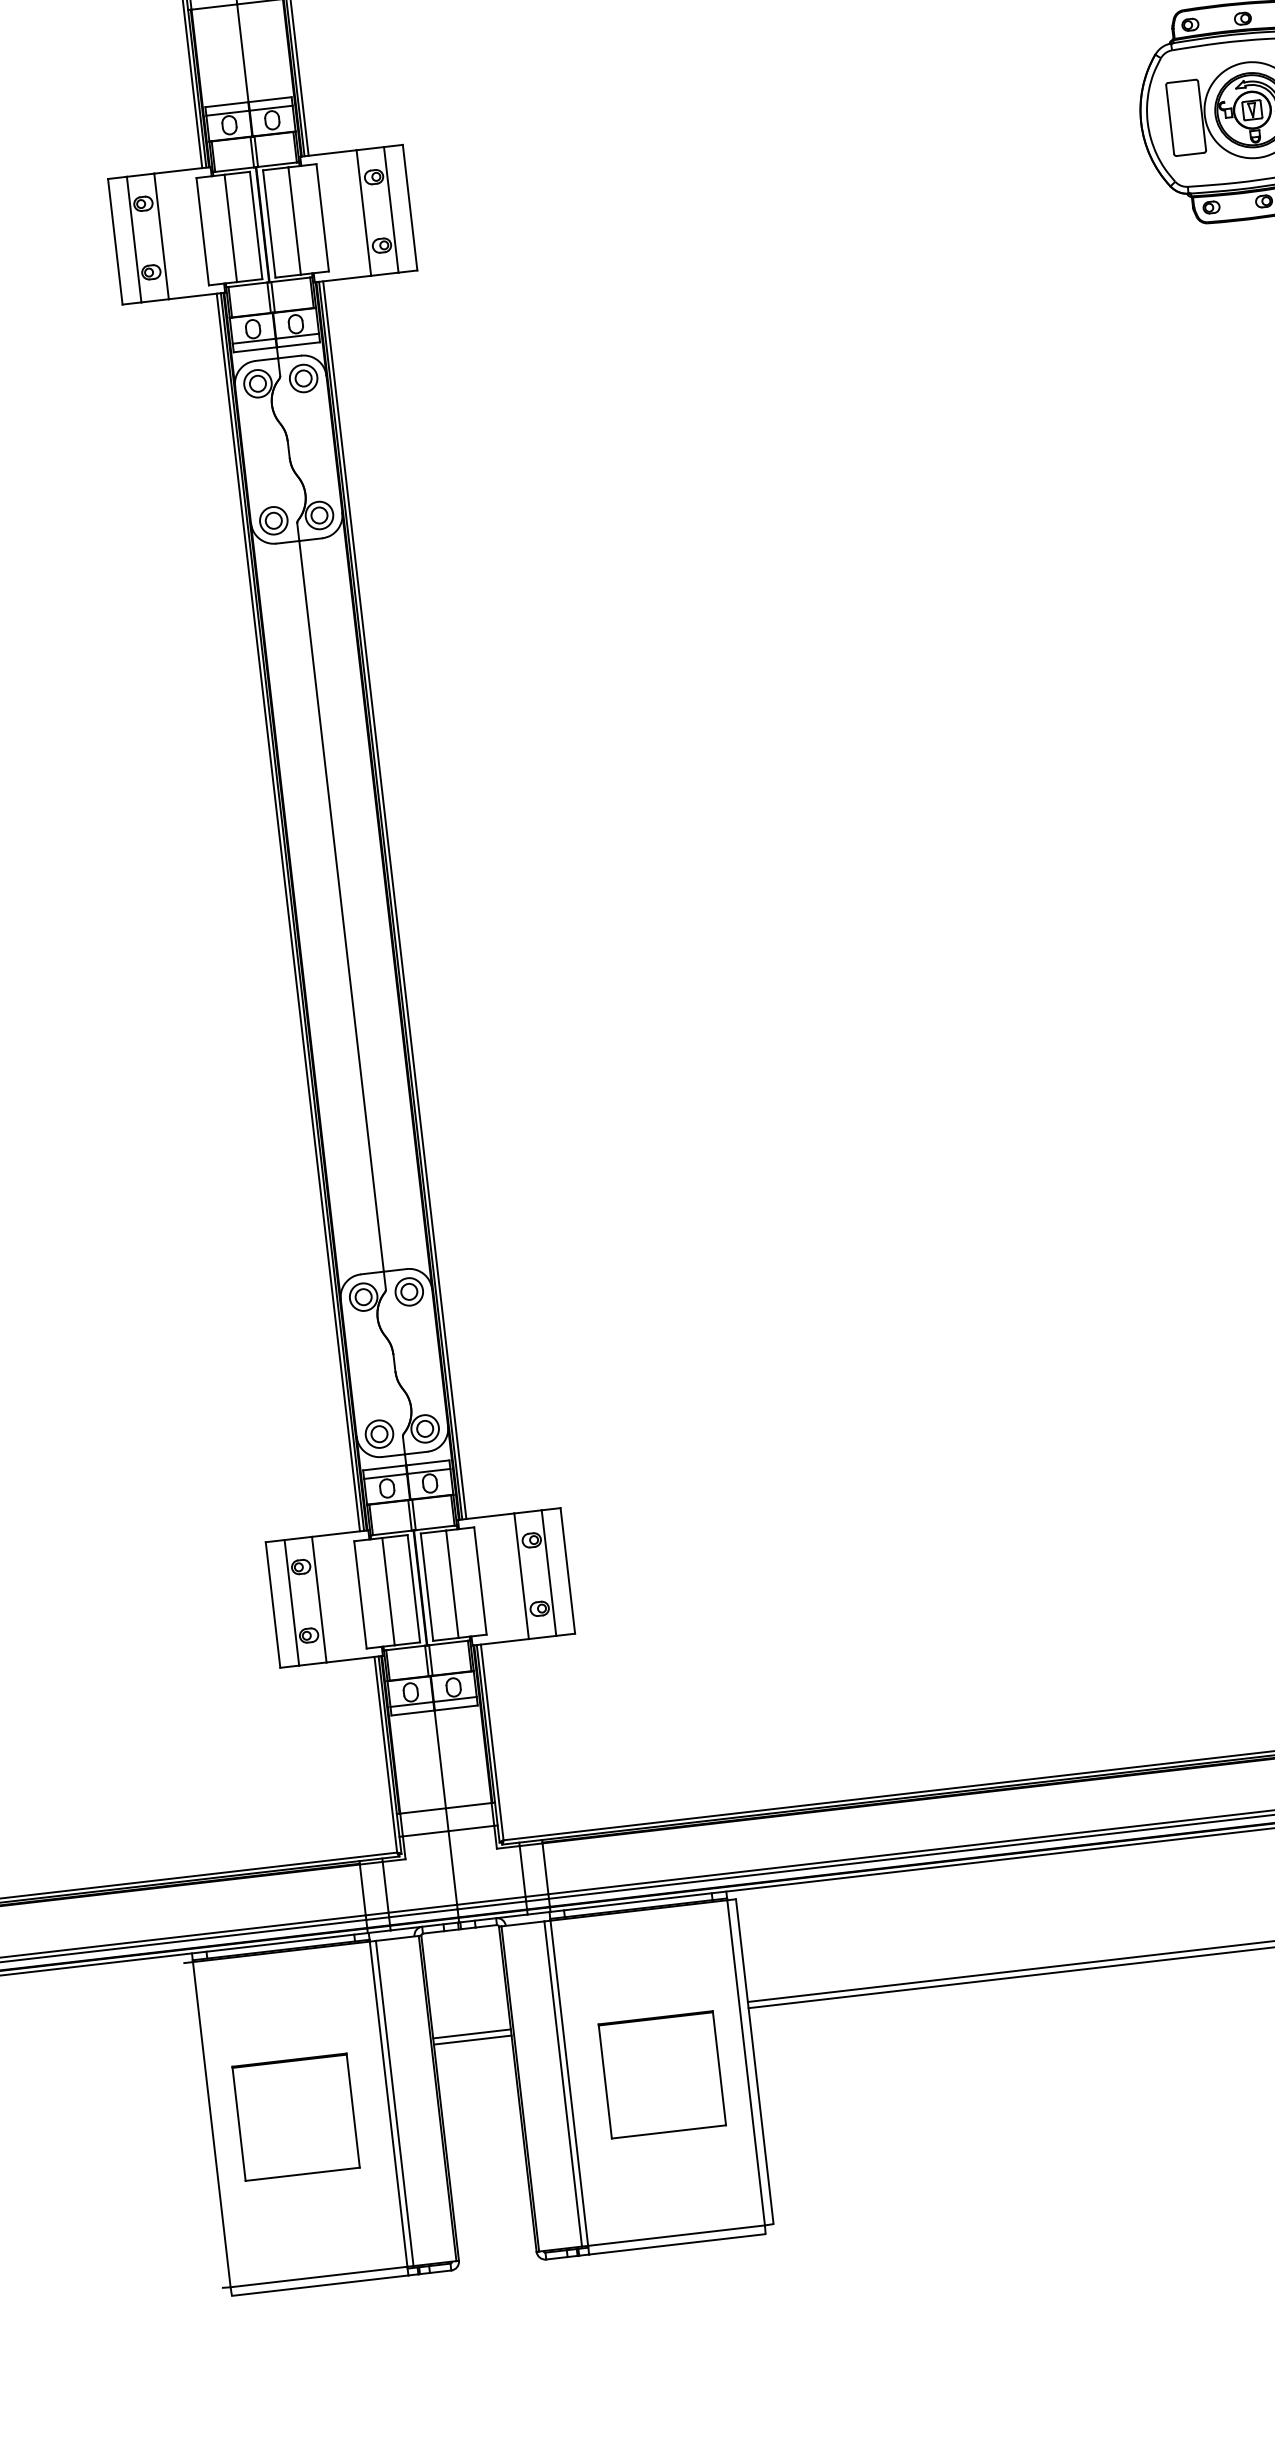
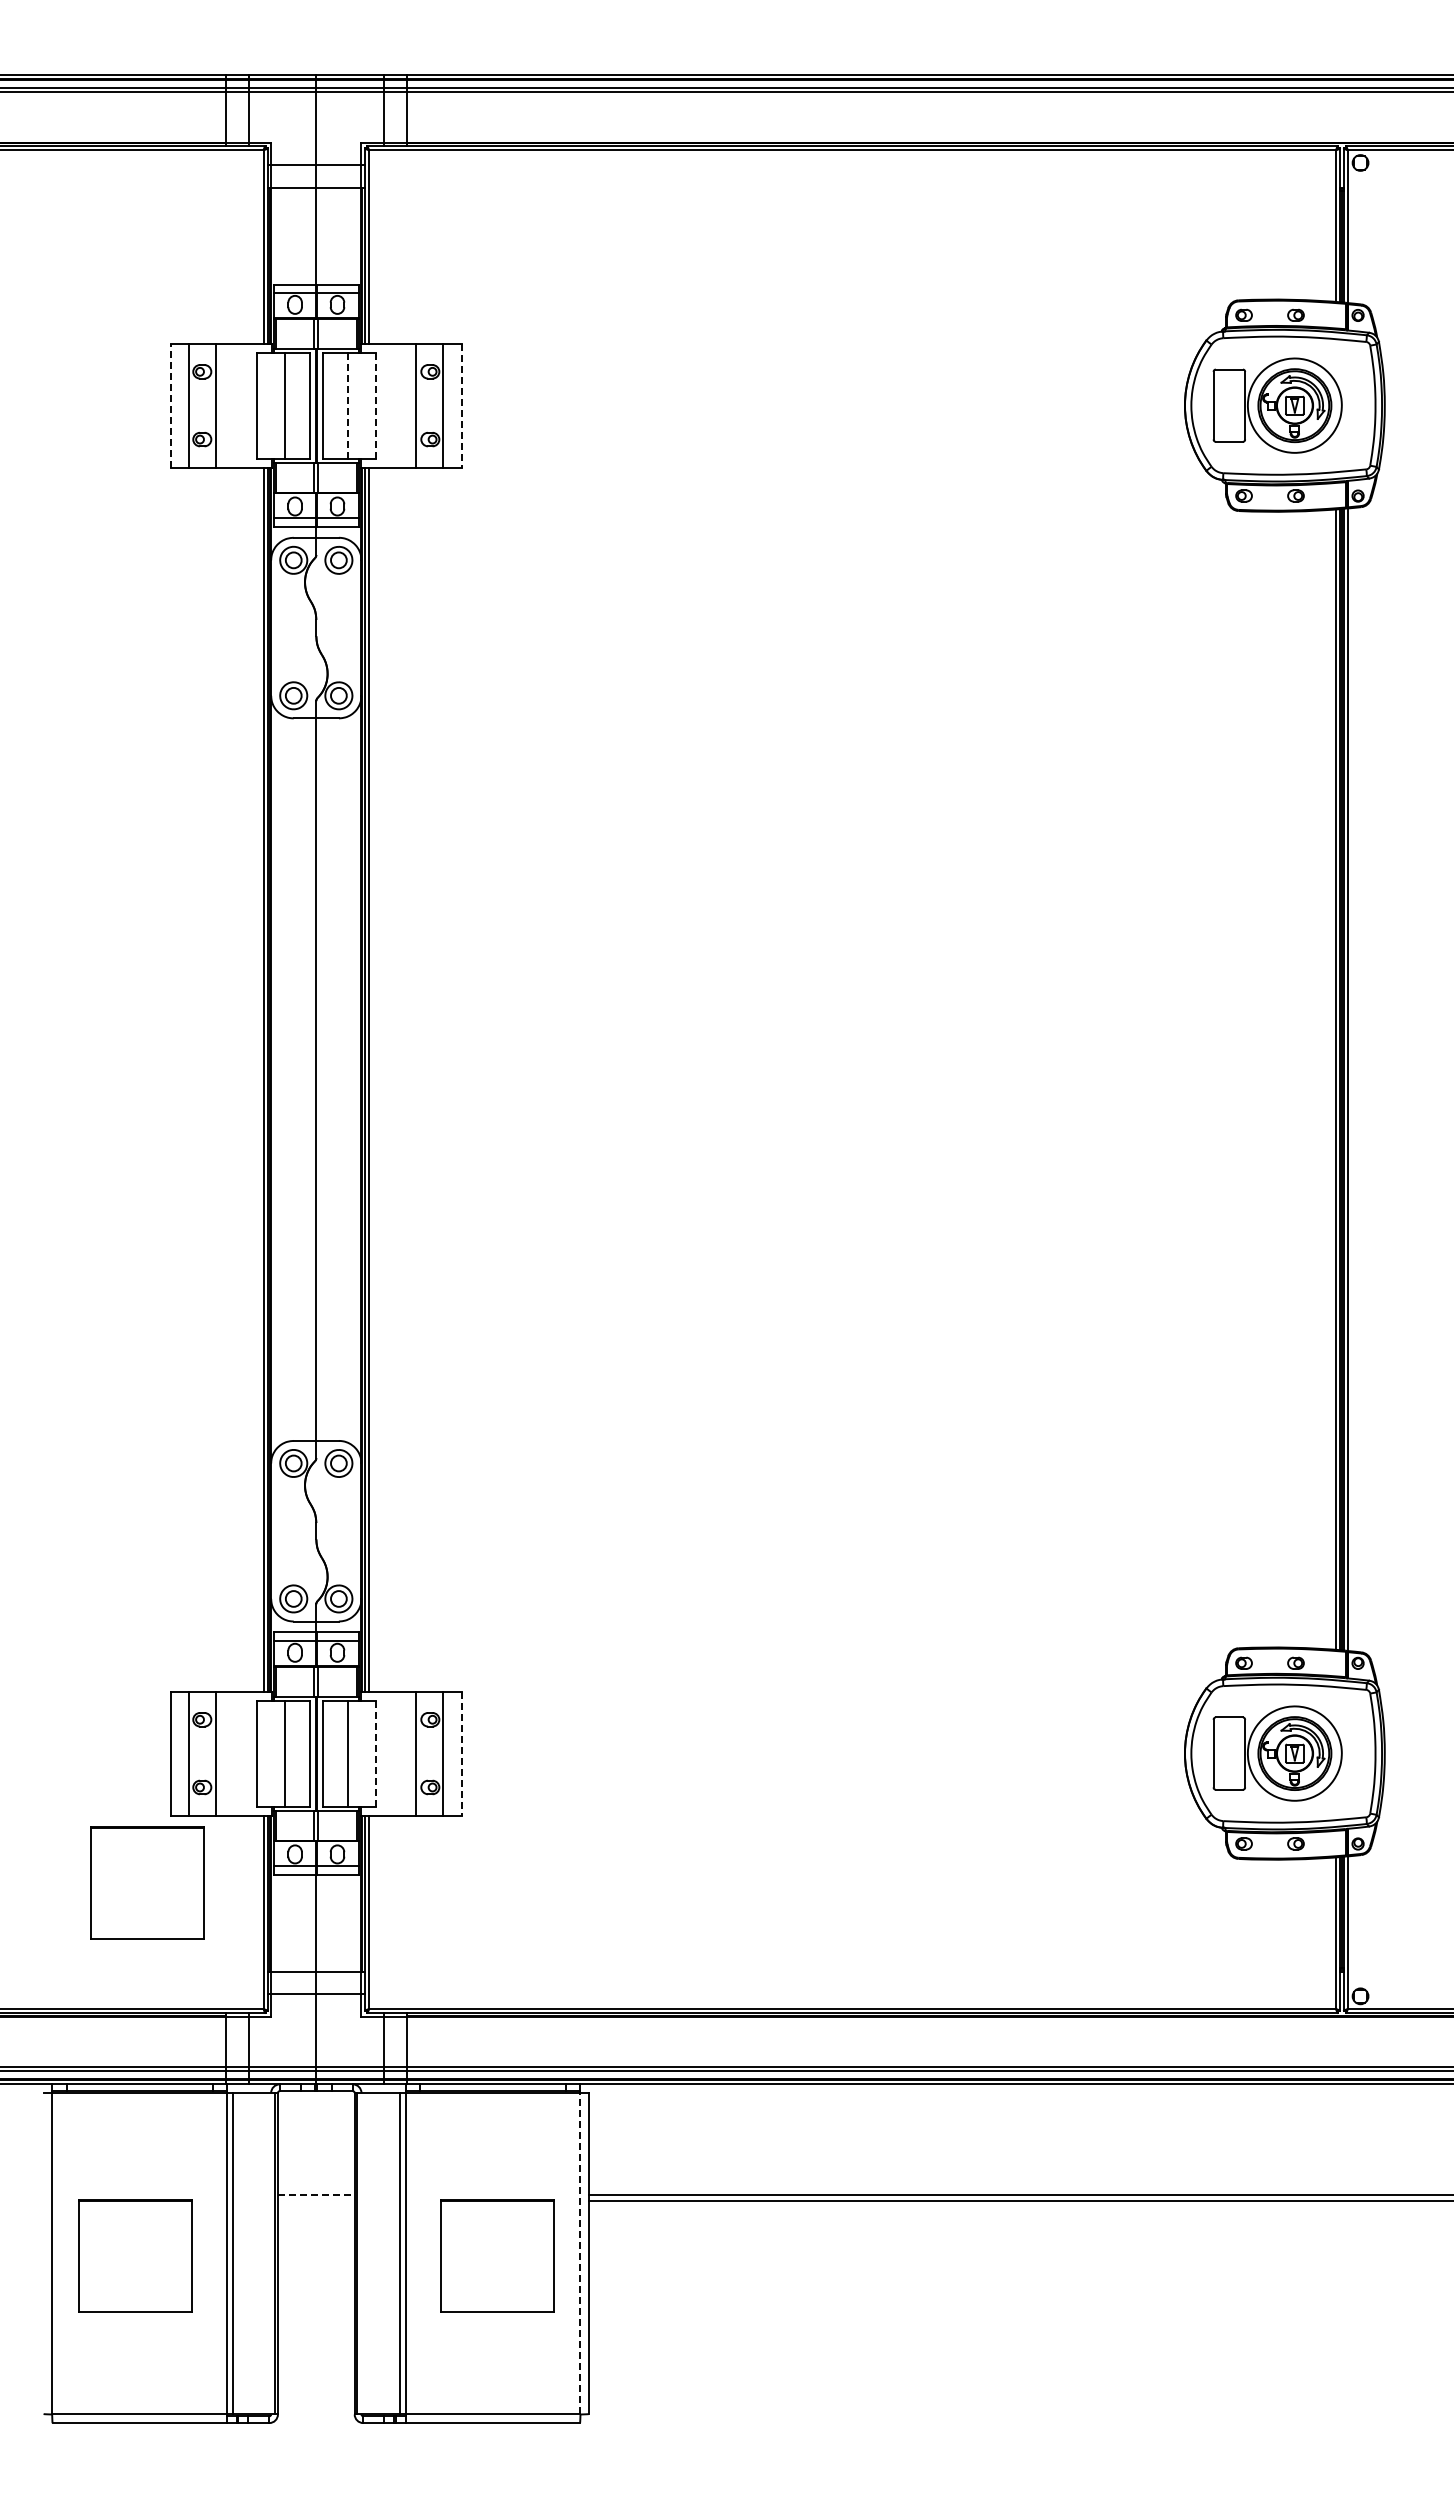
line: (410, 208) -> (462, 406), solid -> dashed
line: (322, 218) -> (375, 406), solid -> dashed
line: (294, 221) -> (347, 406), solid -> dashed
line: (115, 241) -> (170, 405), solid -> dashed
line: (568, 1571) -> (462, 1754), solid -> dashed
line: (480, 1581) -> (375, 1754), solid -> dashed
part: (264, 1738) -> (147, 1882), added
line: (472, 2033) -> (316, 2194), solid -> dashed
line: (471, 2040) -> (315, 2200), removed
line: (746, 2062) -> (580, 2253), solid -> dashed

